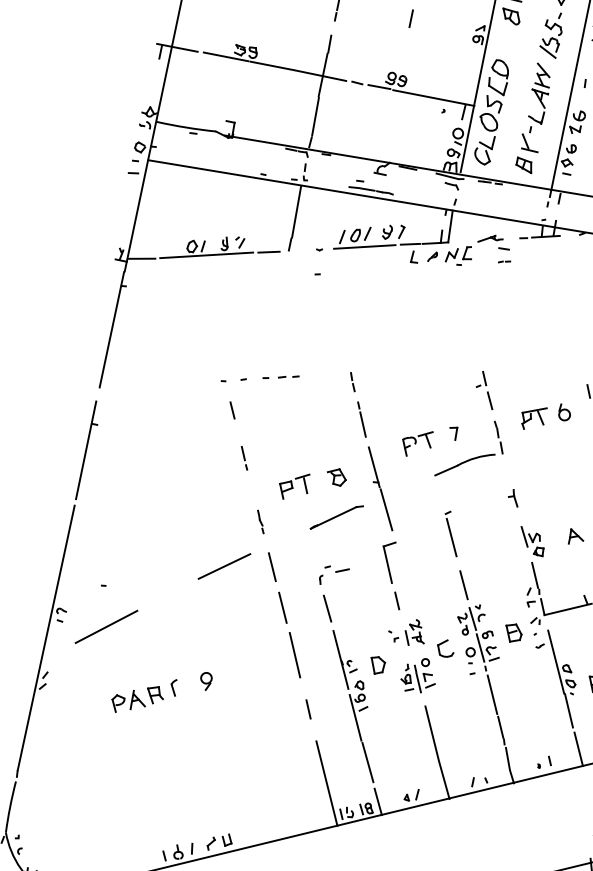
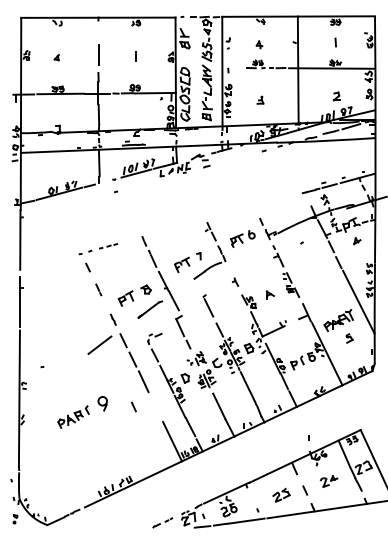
line: (105, 627) -> (47, 387), removed
part: (204, 680) -> (101, 403), size x1.6
line: (307, 708) -> (133, 406), moved

